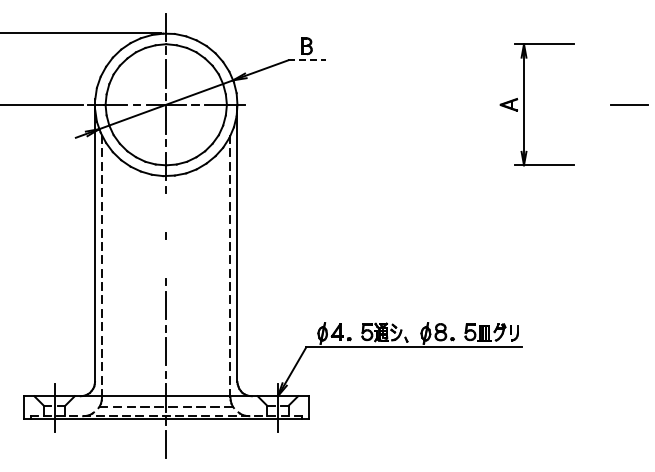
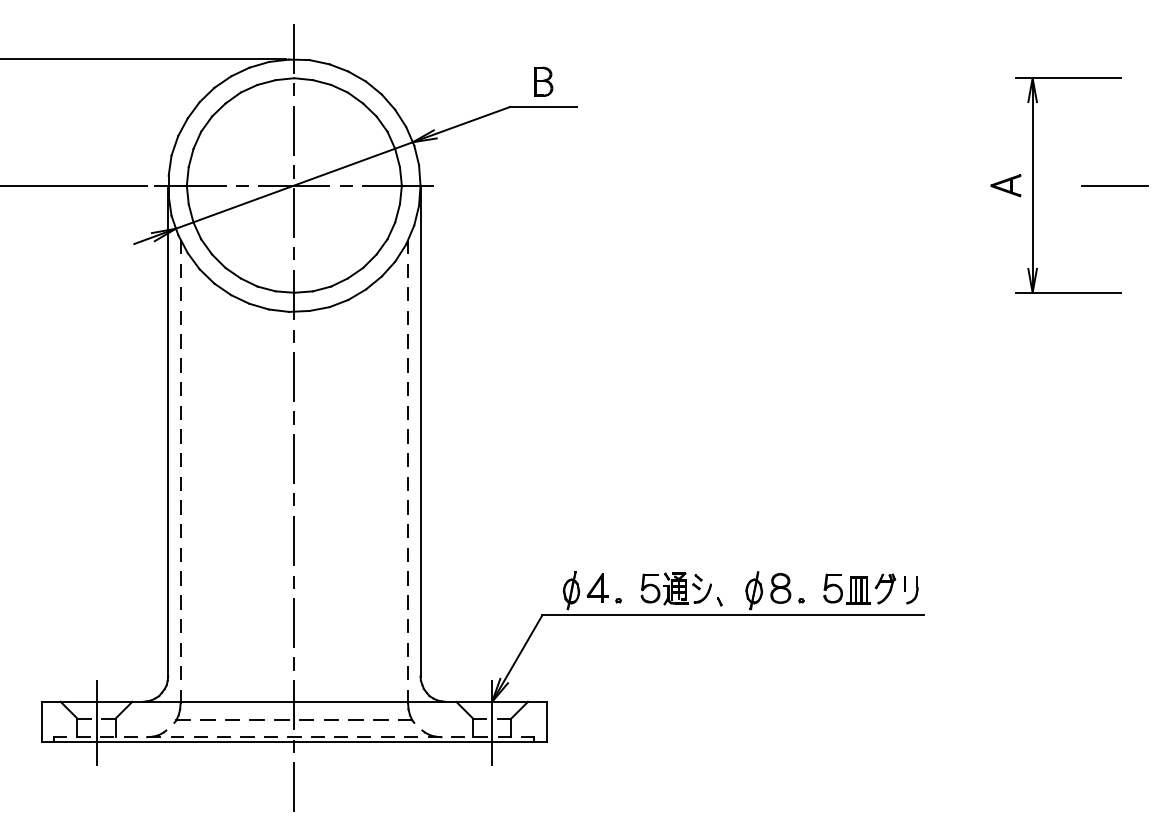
line: (306, 60) -> (542, 107), dashed -> solid
part: (524, 104) -> (1033, 185), moved
line: (166, 212) -> (294, 376), added
line: (166, 258) -> (294, 457), added

